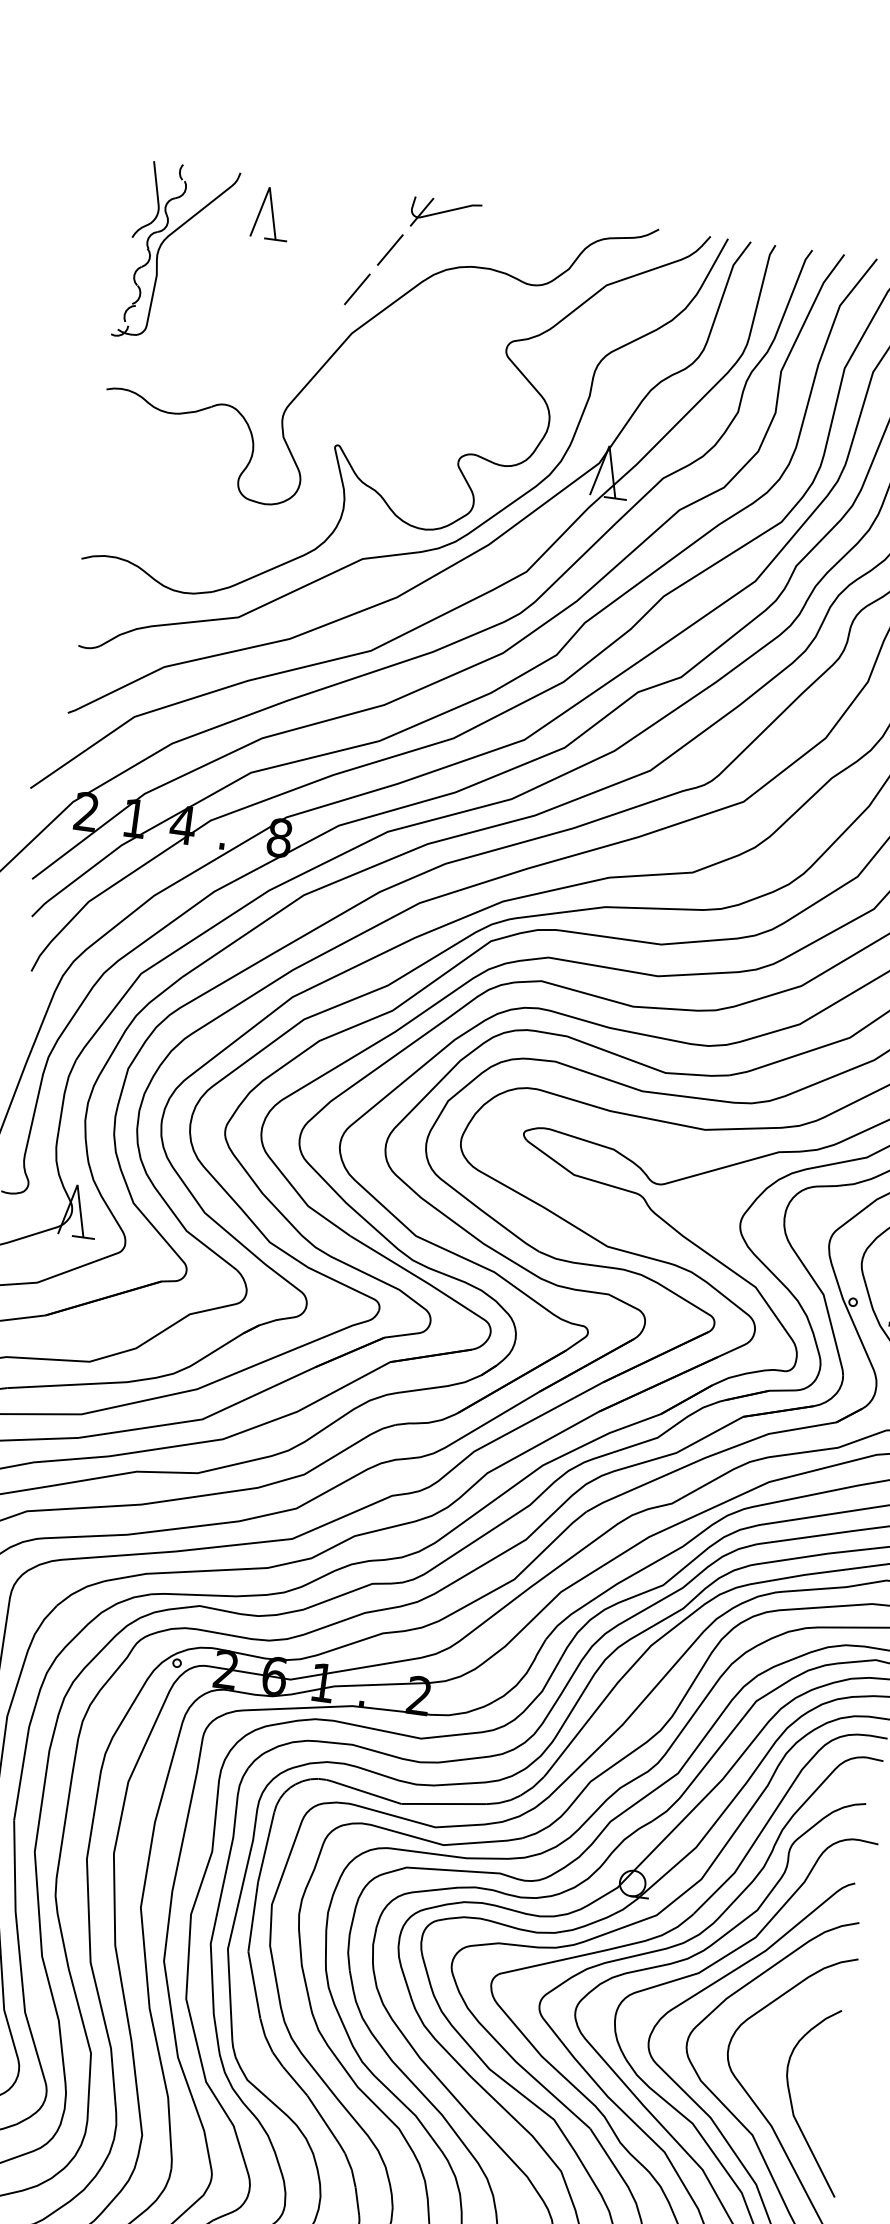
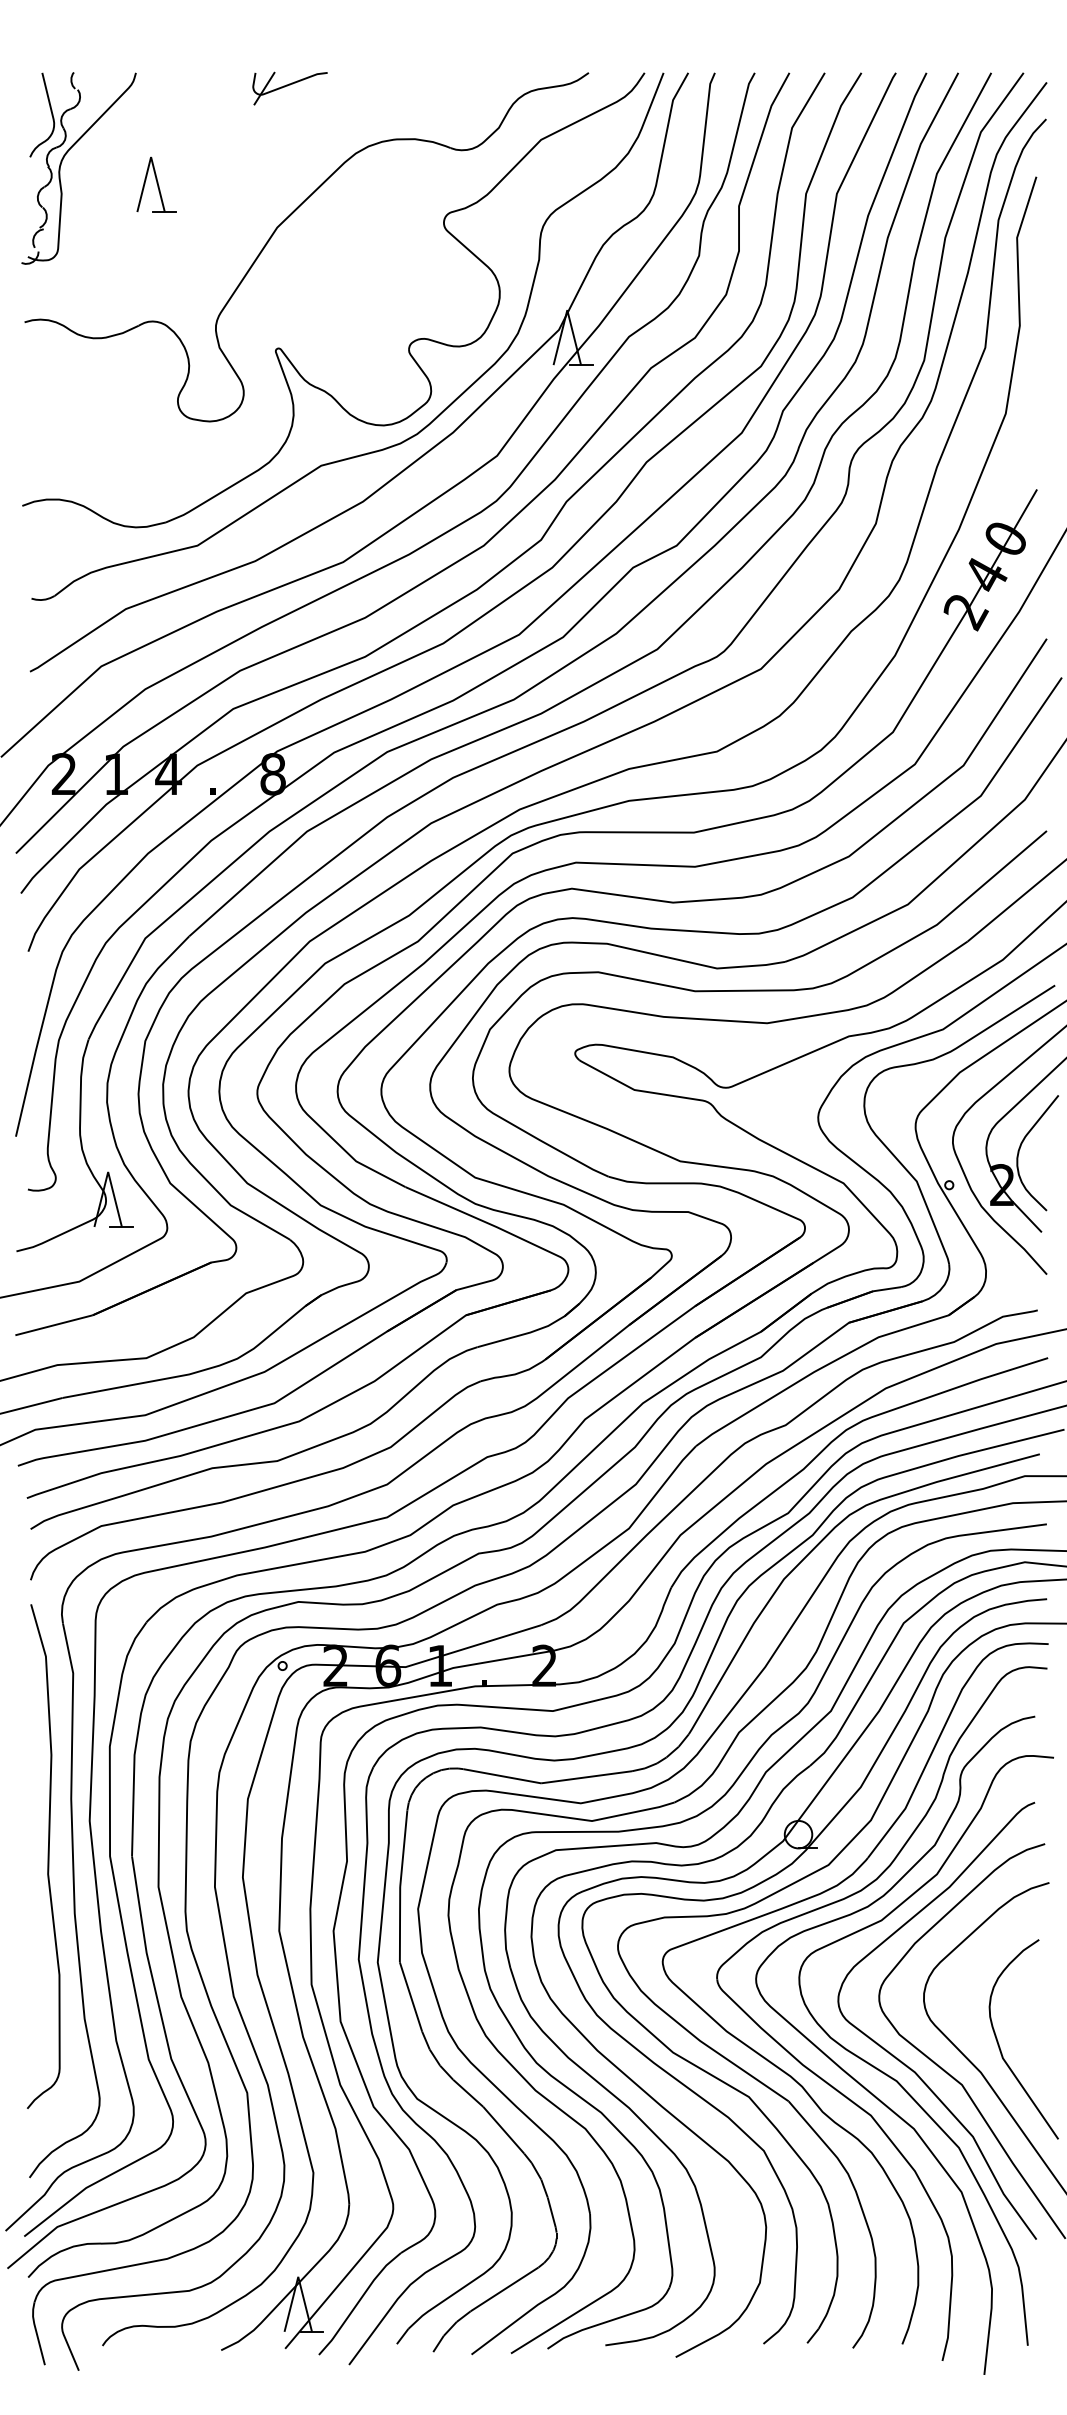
part: (271, 213) -> (156, 184), moved
part: (445, 215) -> (289, 88), moved
line: (390, 249) -> (306, 132), removed
line: (357, 288) -> (276, 179), removed

